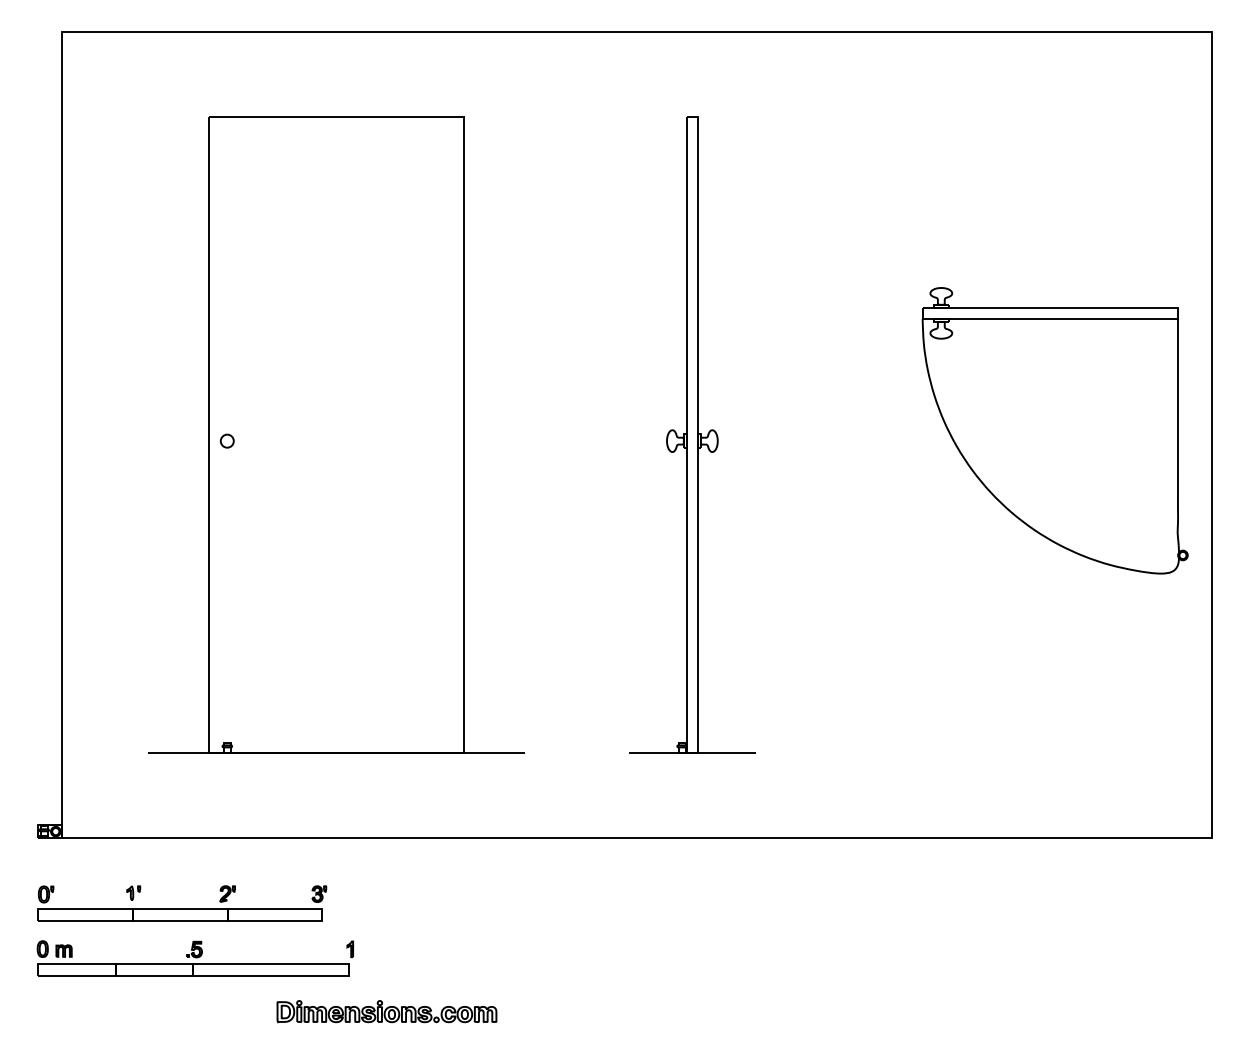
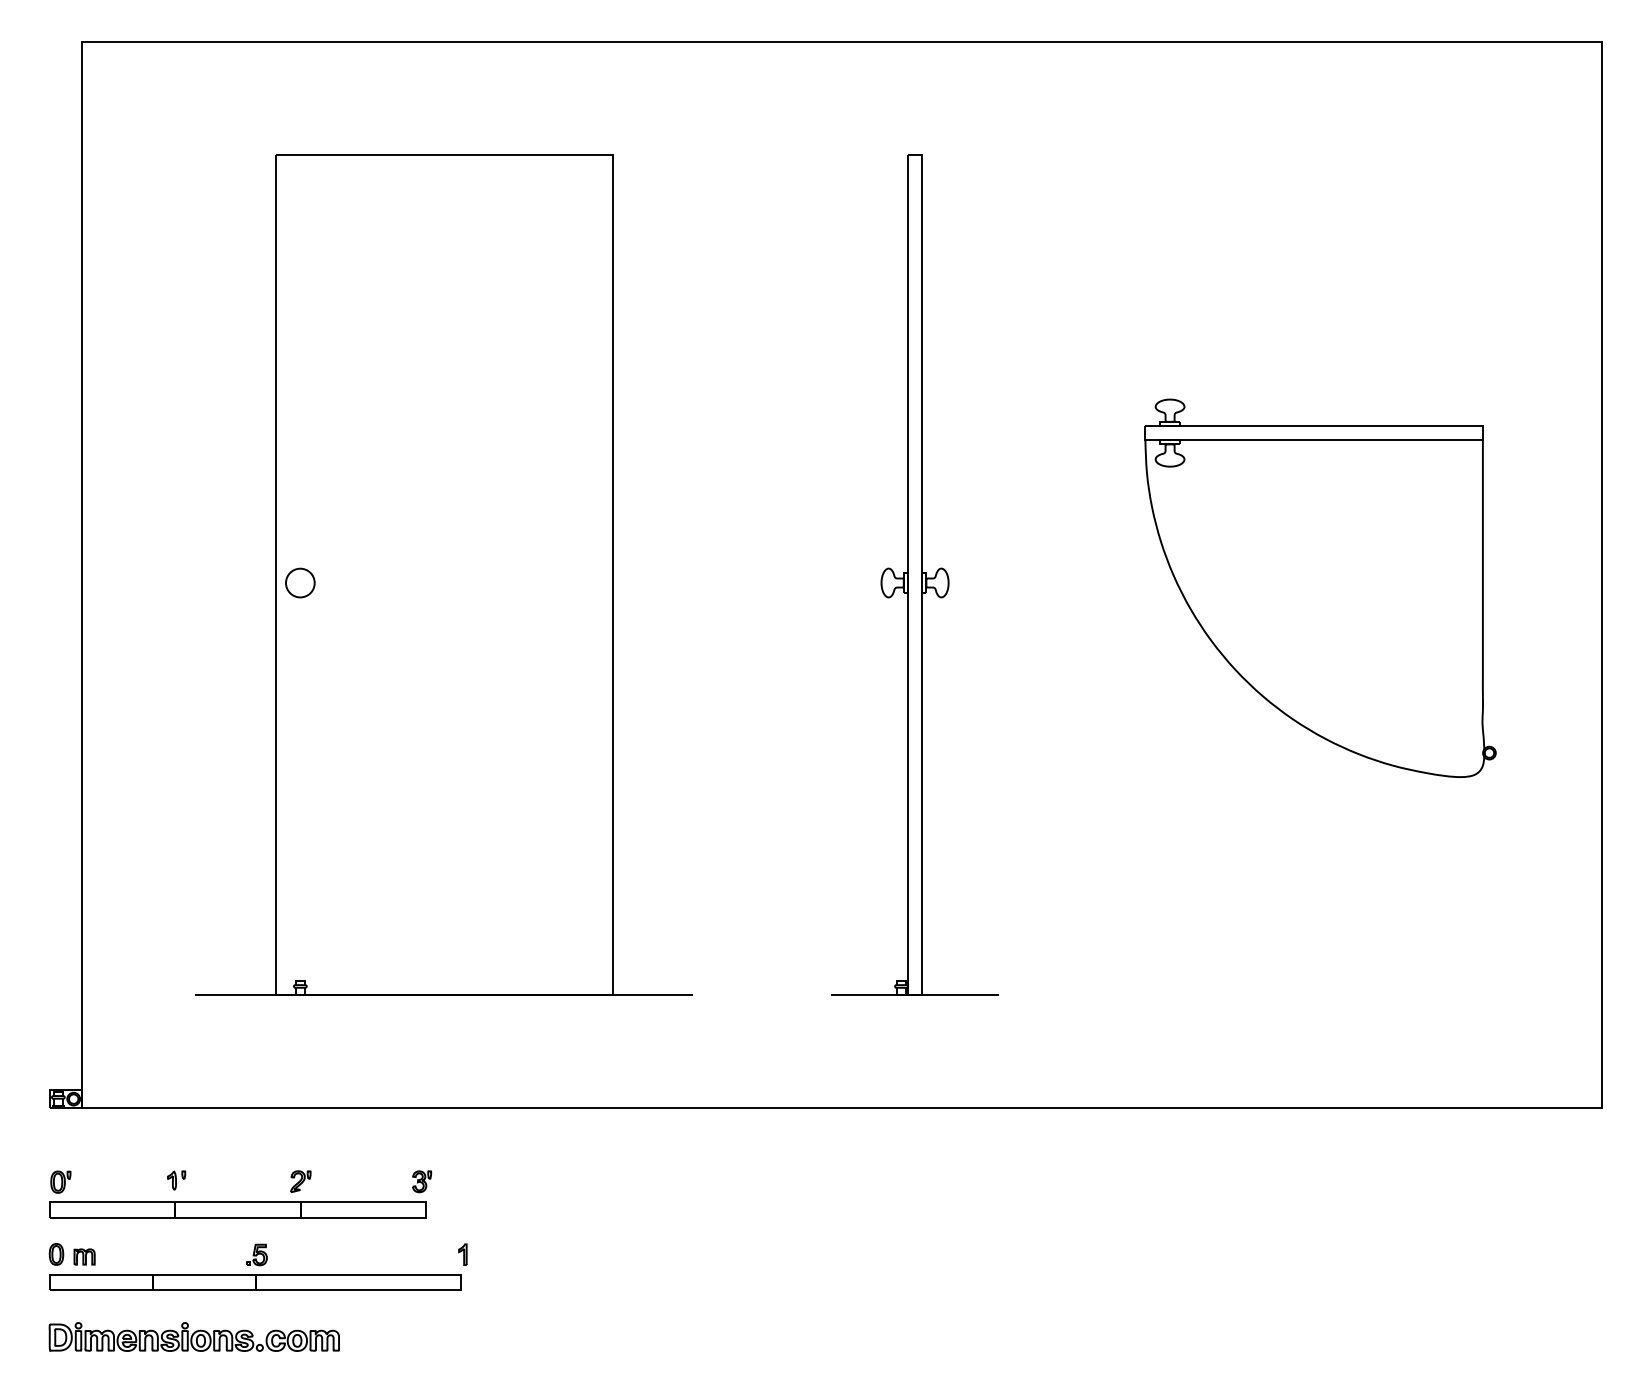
part: (1055, 430) -> (1320, 587), moved
circle: (227, 440) -> (300, 582), size x1.67
part: (386, 1011) -> (193, 1336), moved

